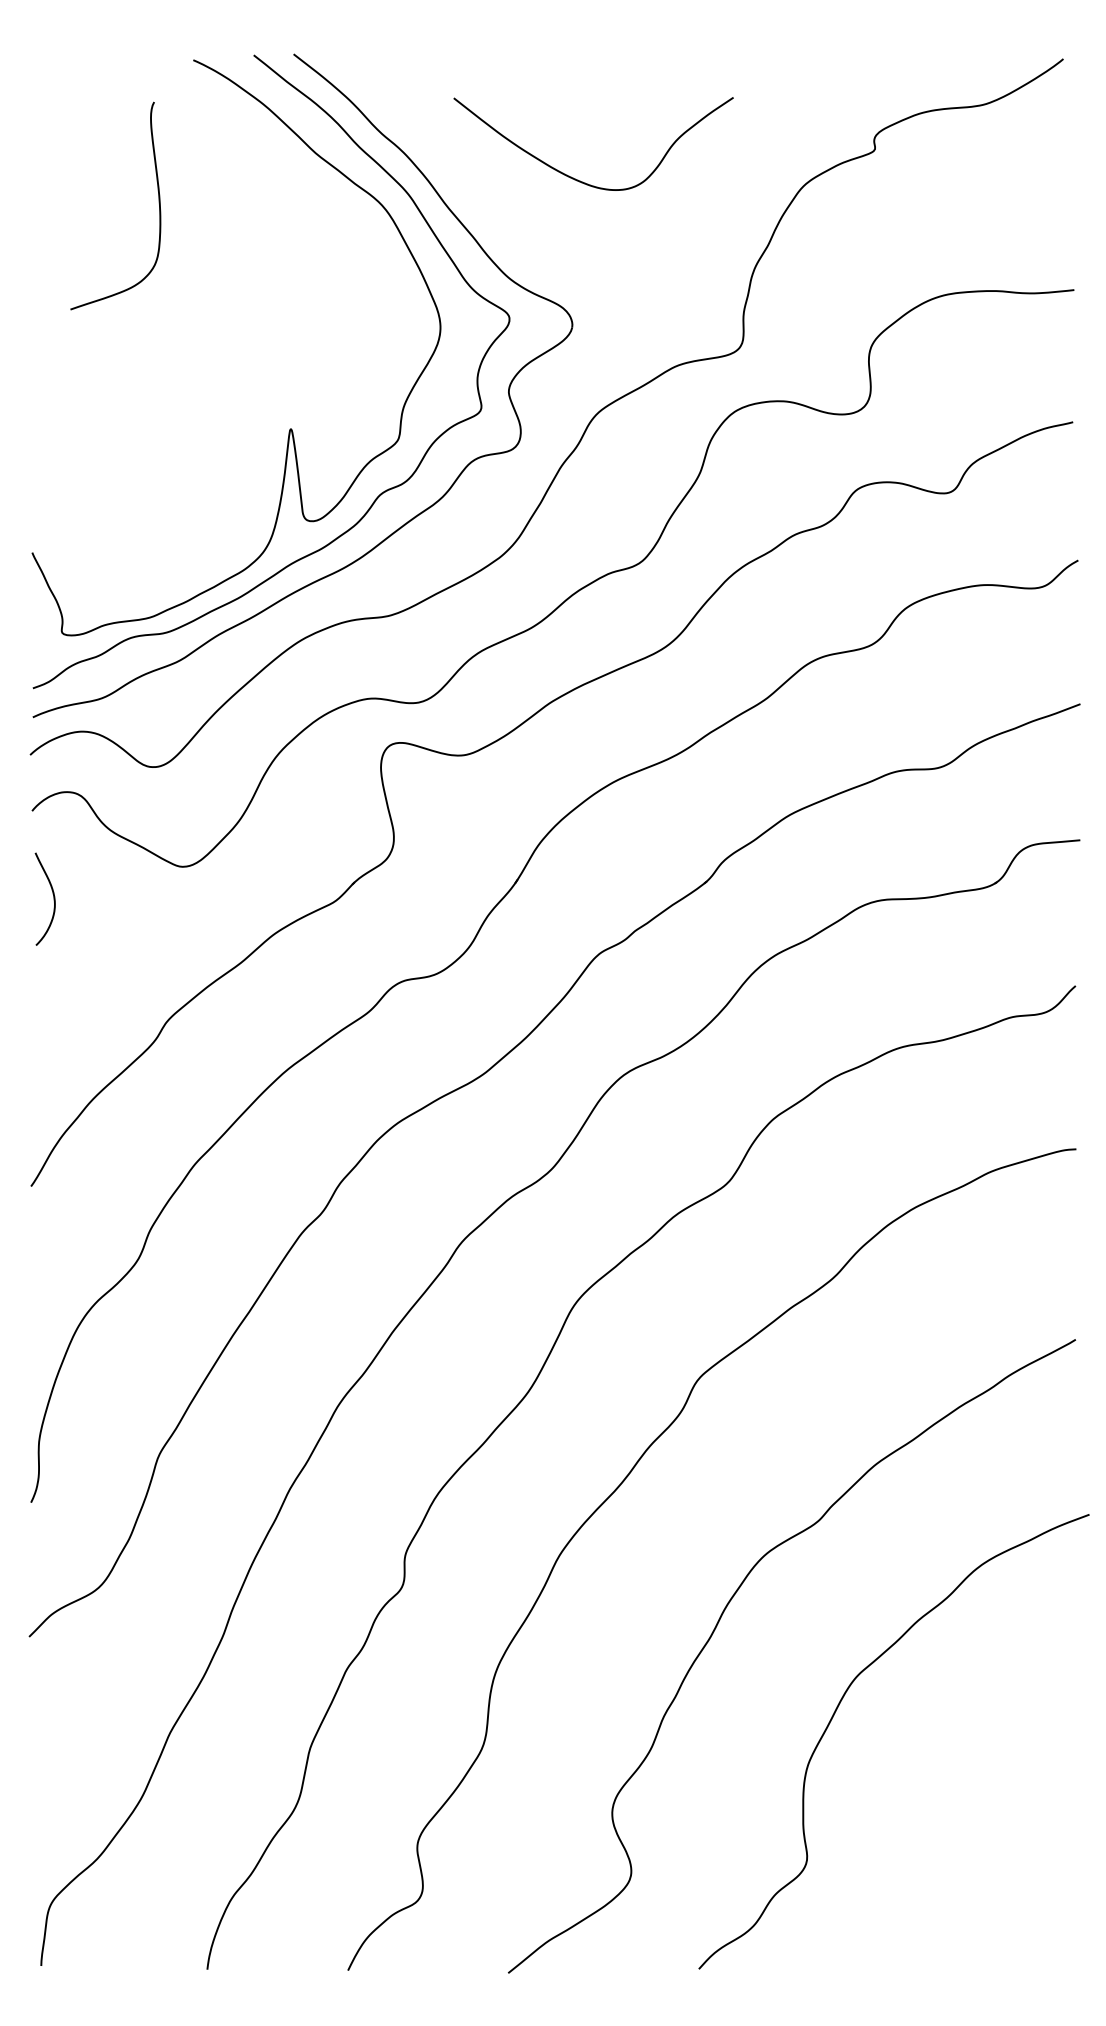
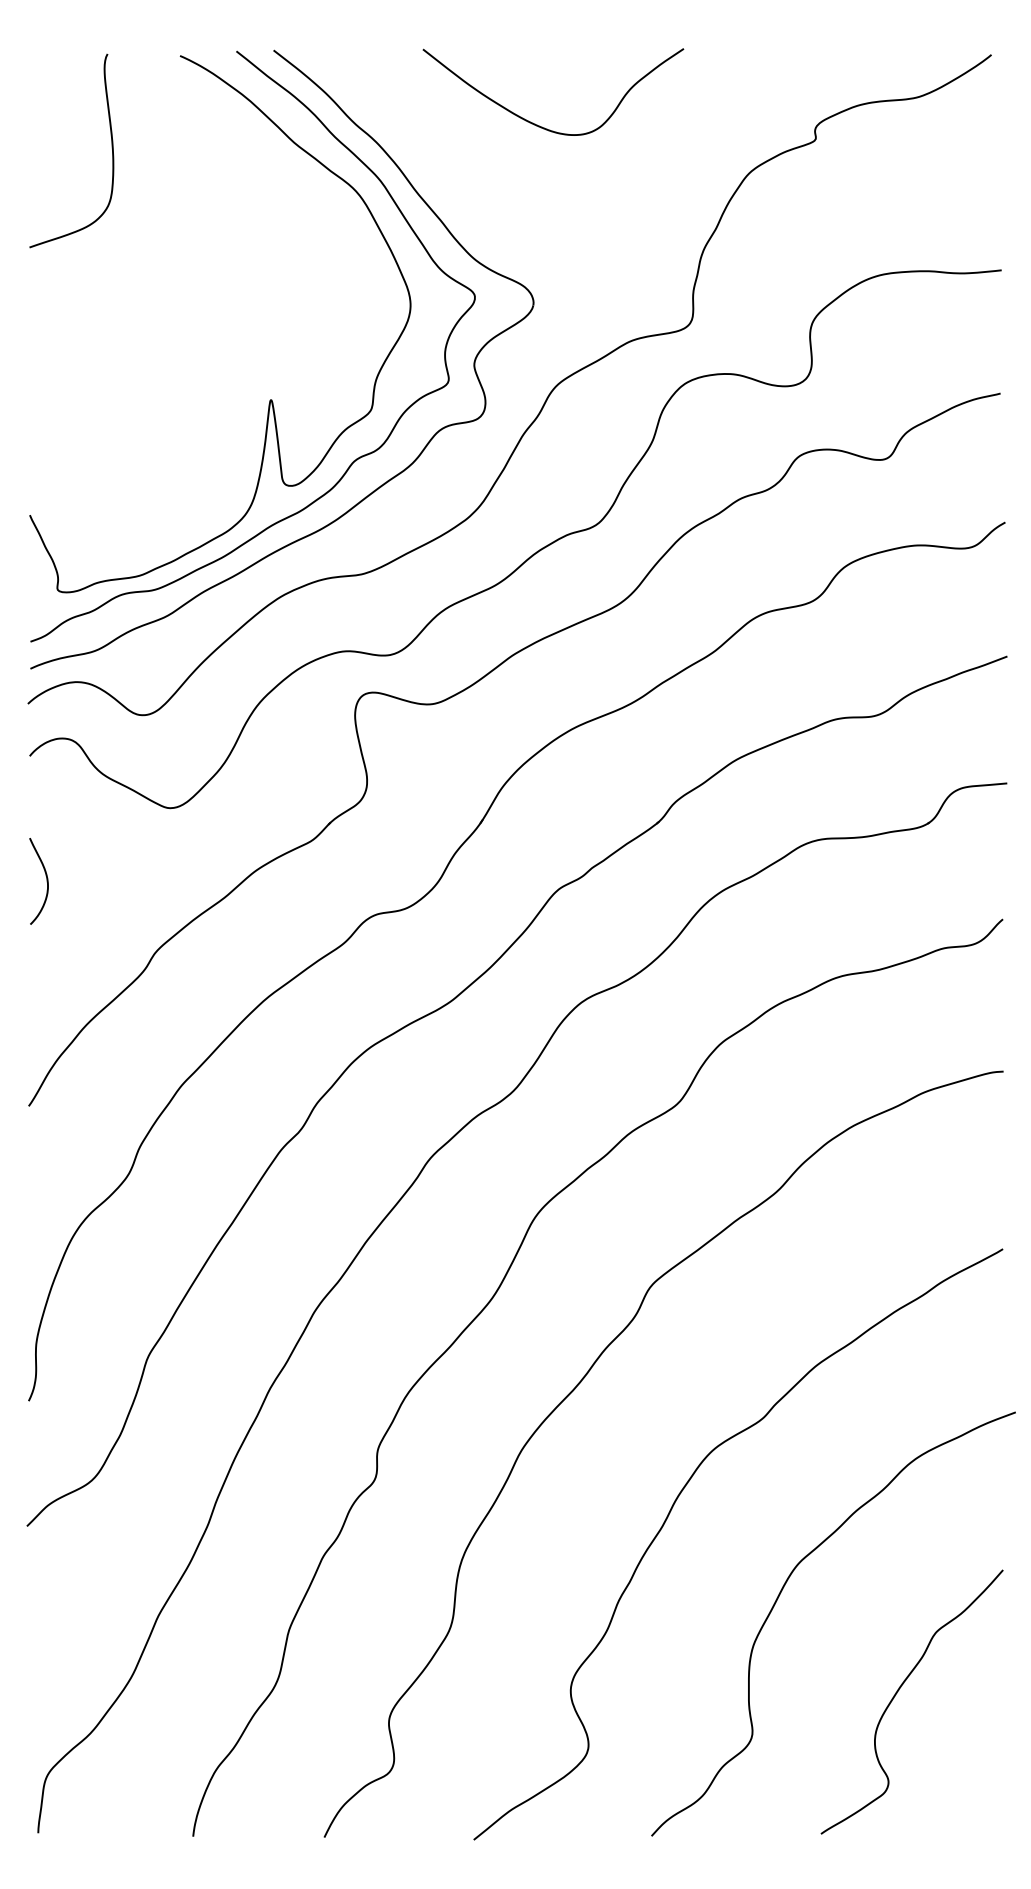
curve: (576, 178) -> (537, 124), moved
curve: (158, 203) -> (111, 148), moved
curve: (53, 899) -> (46, 881), moved
curve: (962, 1816) -> (897, 1693), added

